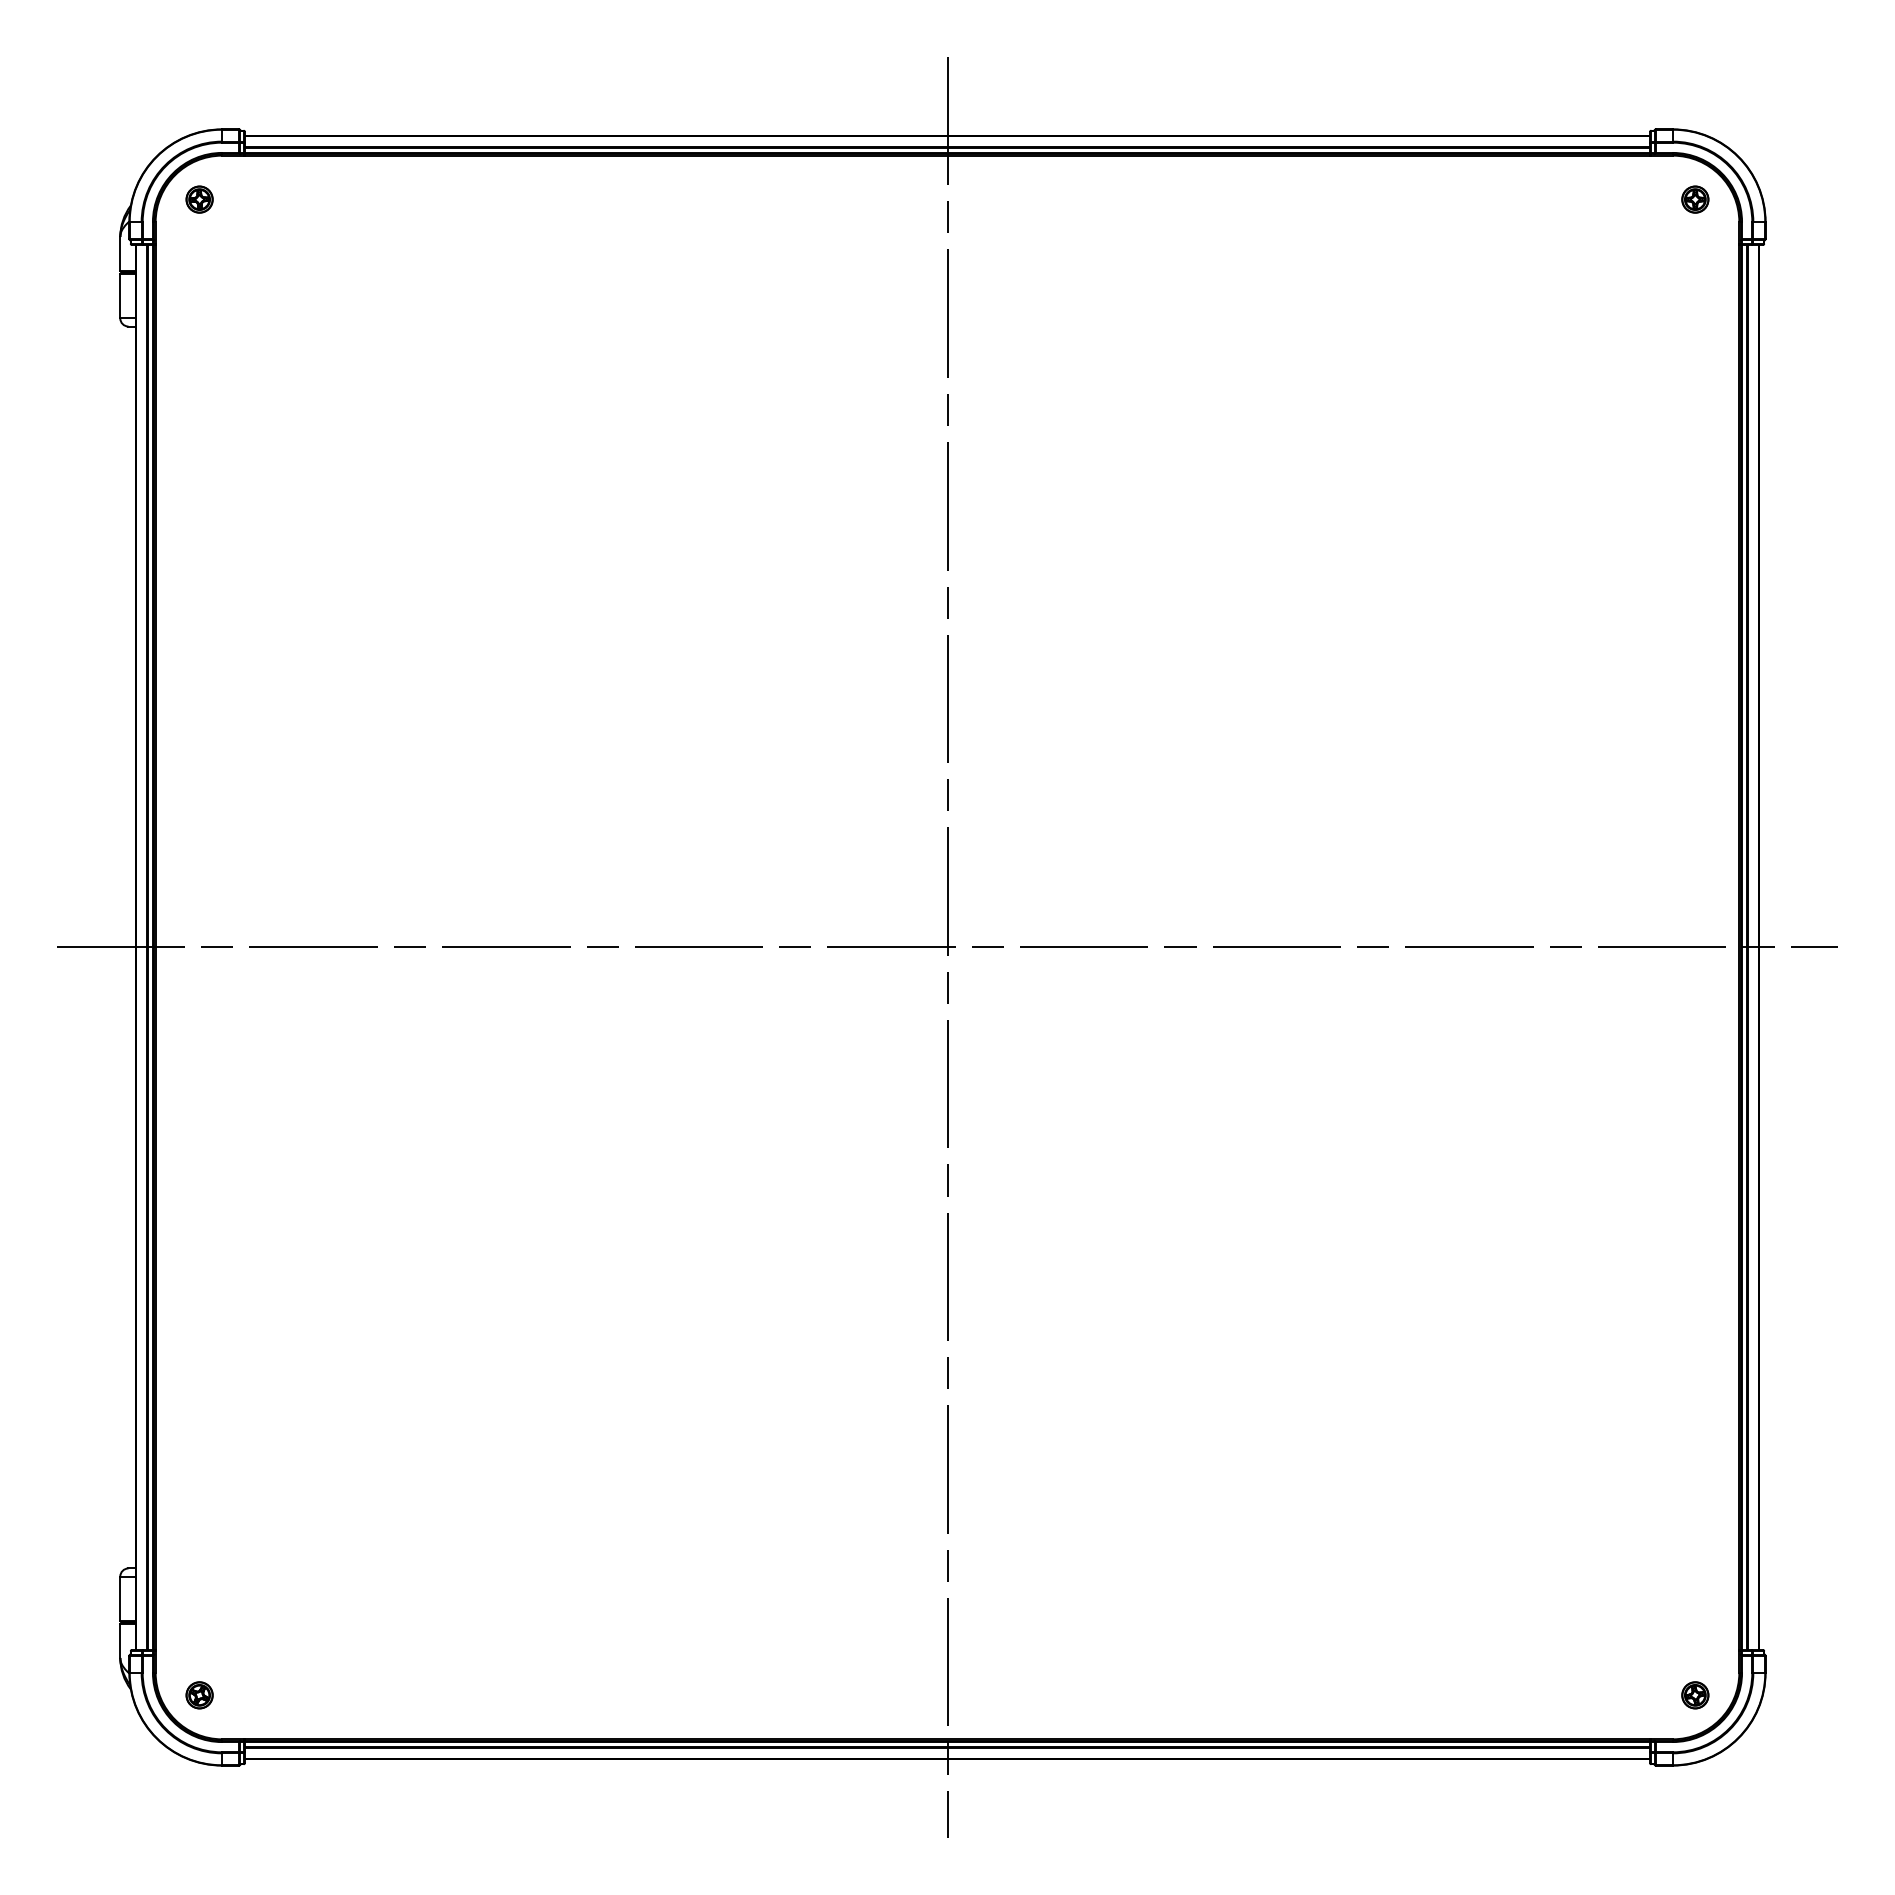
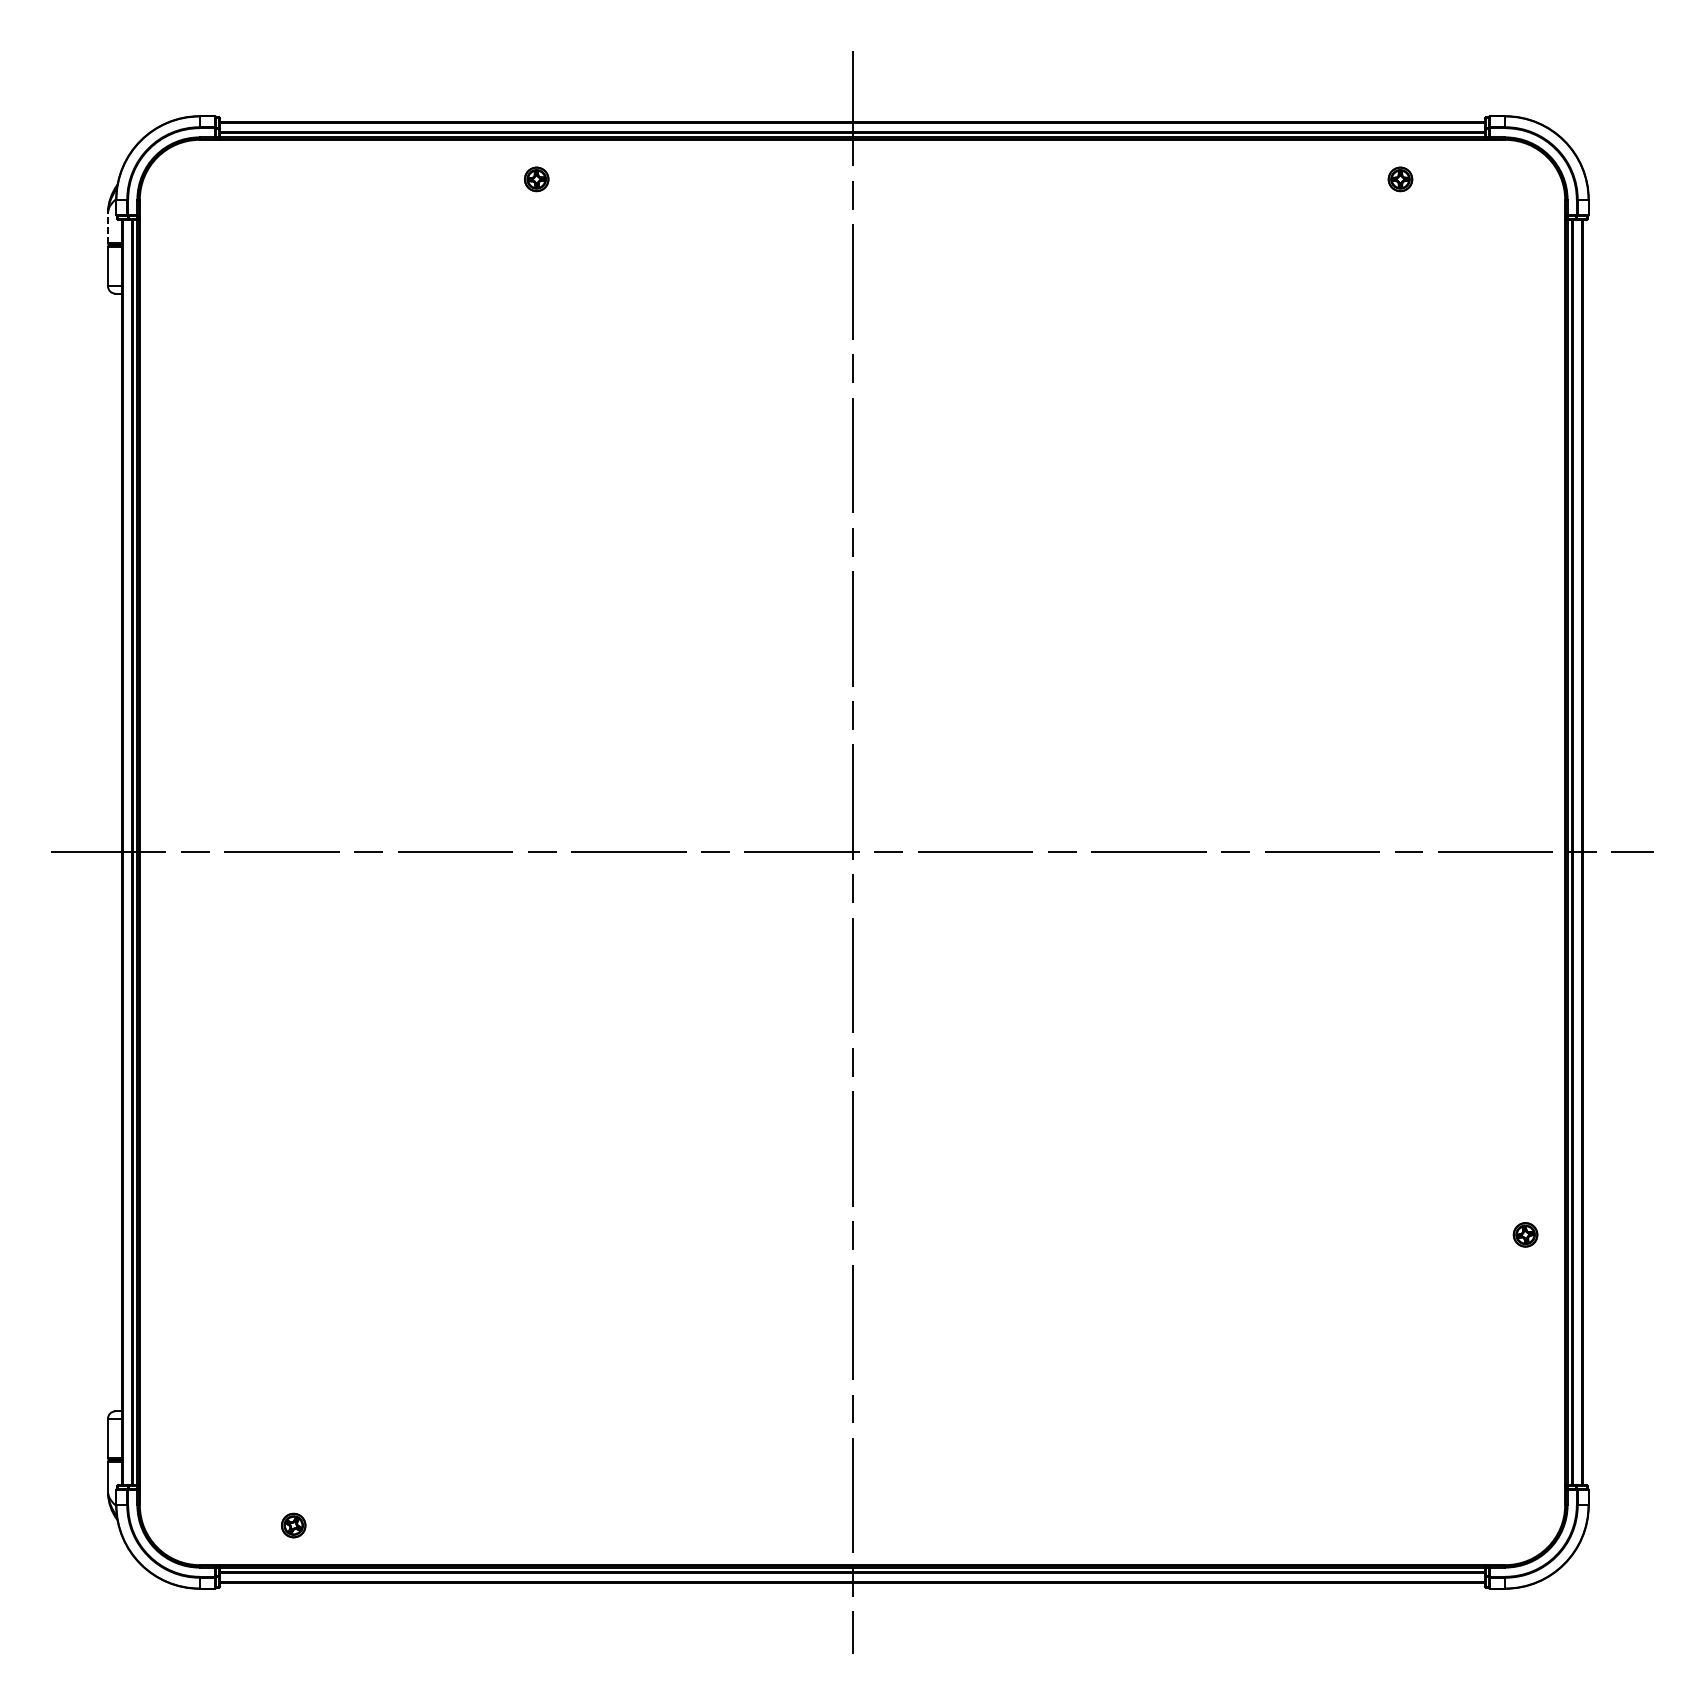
part: (199, 199) -> (536, 179), moved
part: (1695, 199) -> (1400, 179), moved
line: (120, 253) -> (108, 227), solid -> dashed
part: (199, 1695) -> (293, 1525), moved
part: (1695, 1695) -> (1525, 1235), moved

